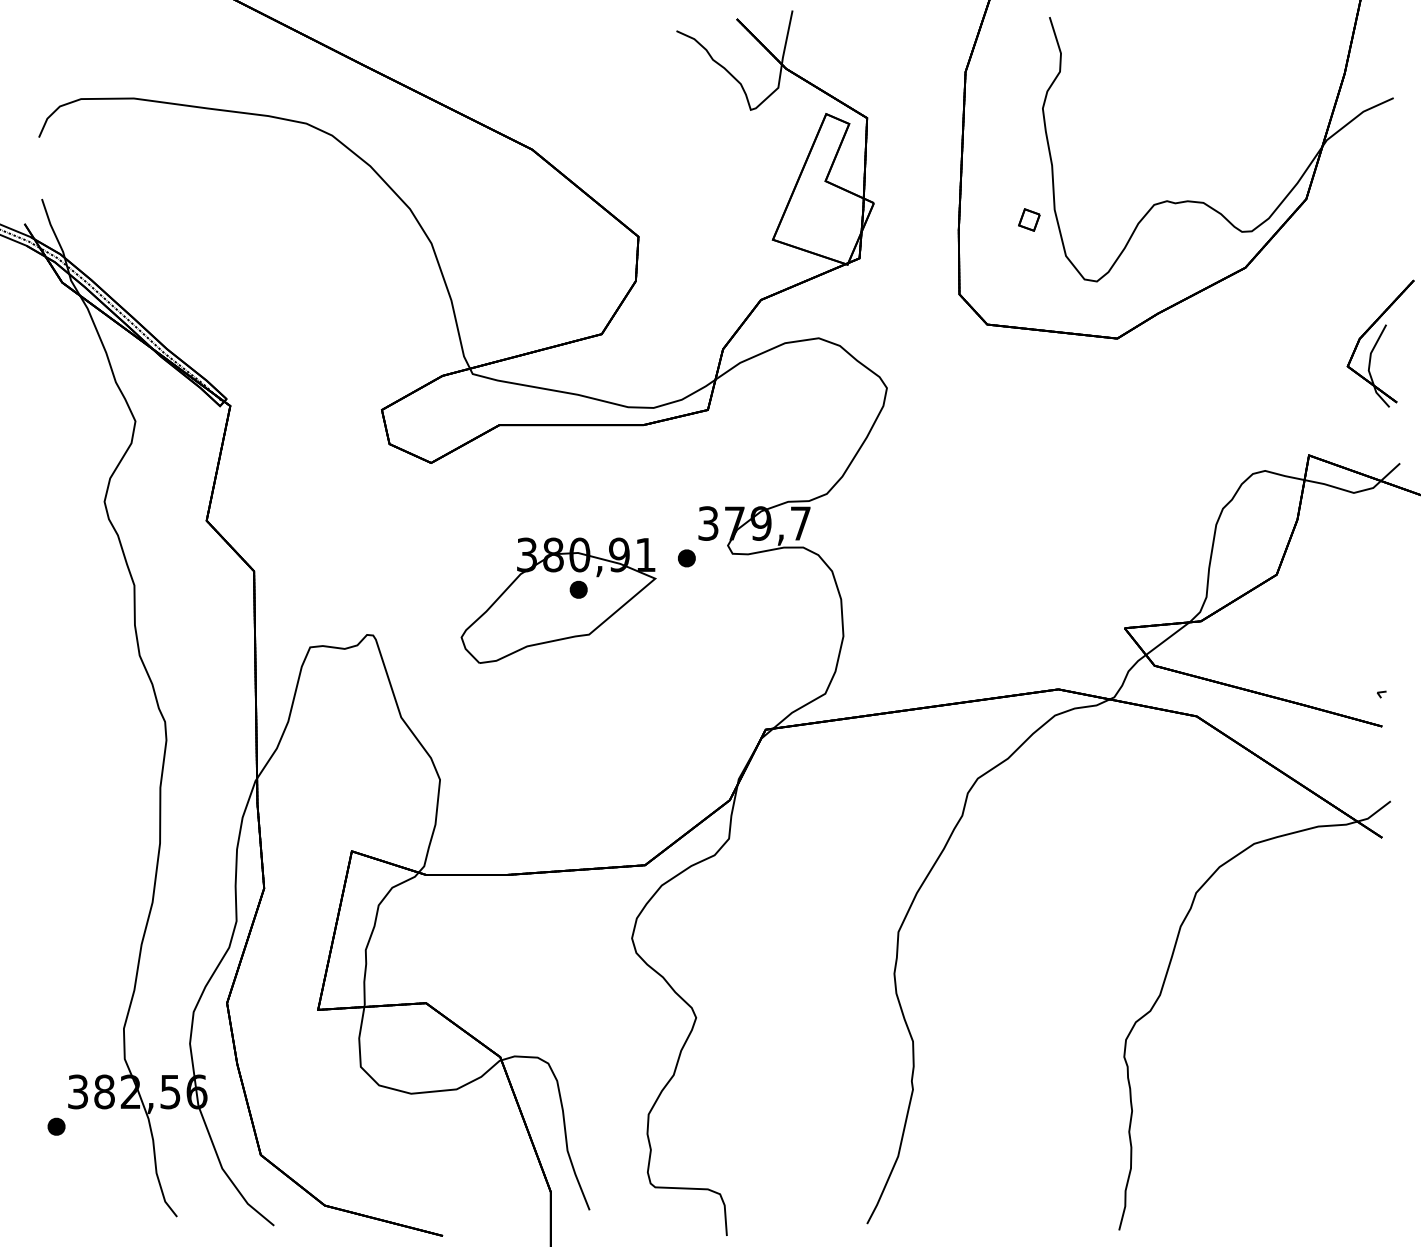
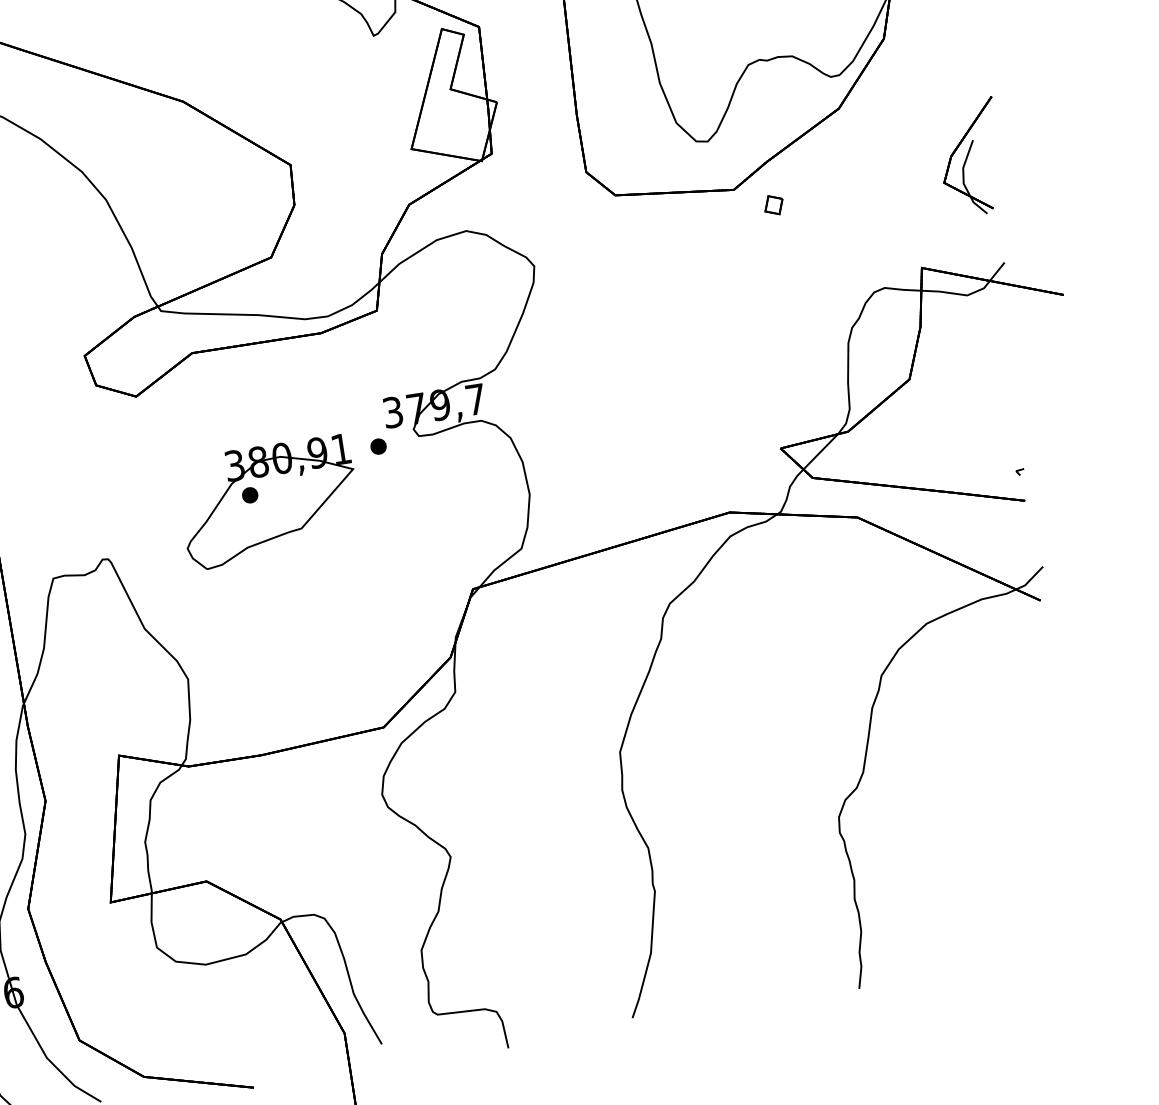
part: (1029, 219) -> (773, 204), moved
part: (578, 589) -> (249, 495), moved

